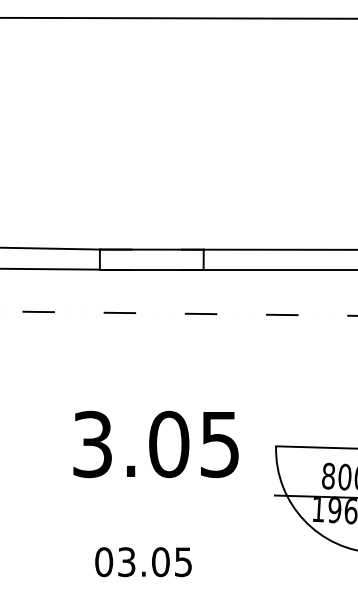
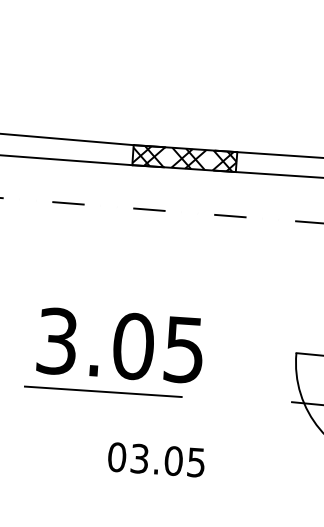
hatch: (151, 259) -> (184, 158), added
text: (155, 444) -> (119, 345), moved
line: (85, 497) -> (102, 391), added

